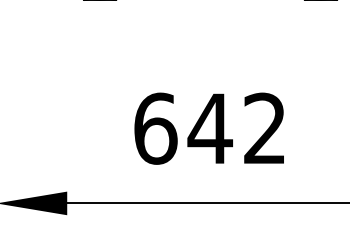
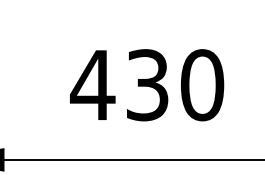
text: (209, 128) -> (146, 84), 642 -> 430

